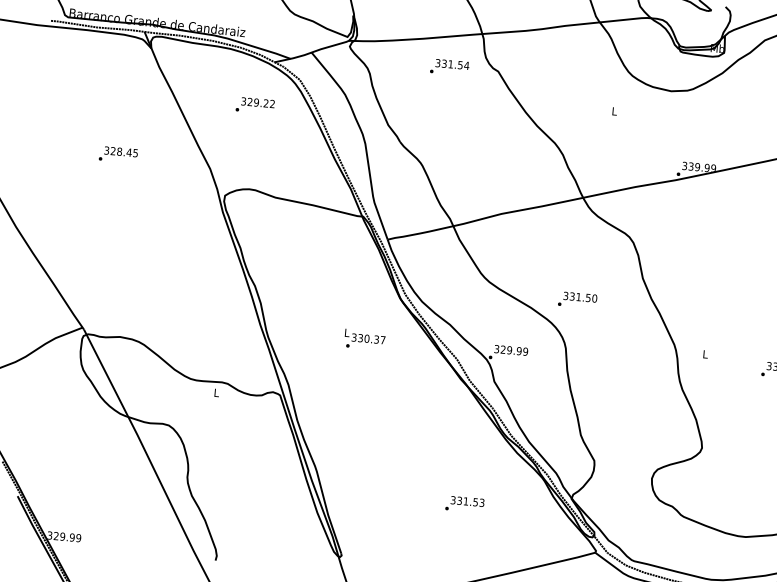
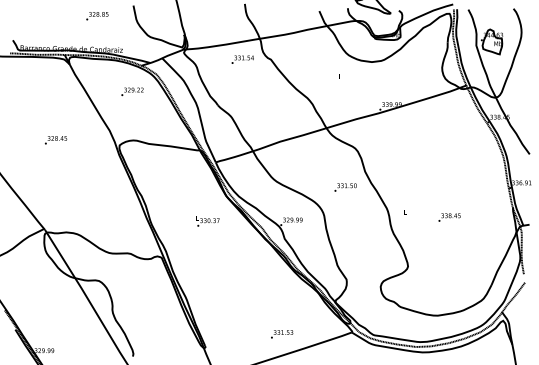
text: (117, 155) -> (55, 140), moved
text: (577, 300) -> (345, 187), moved
text: (465, 504) -> (282, 334), moved

